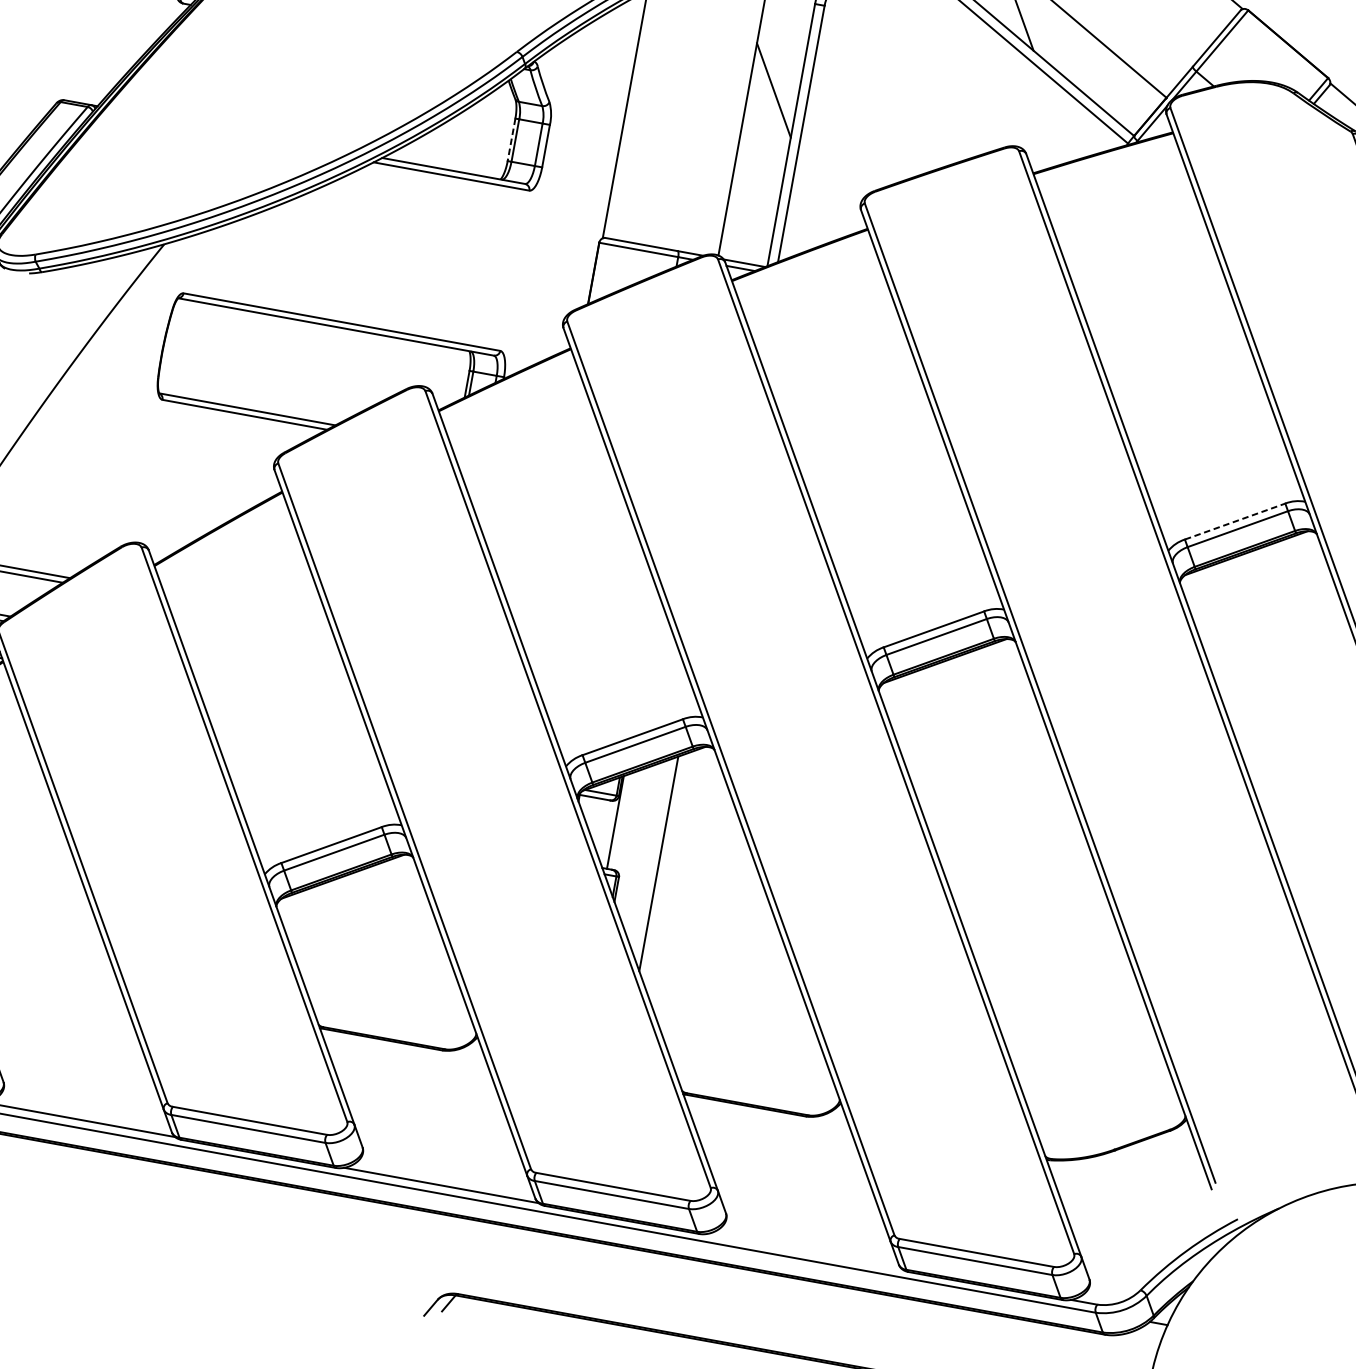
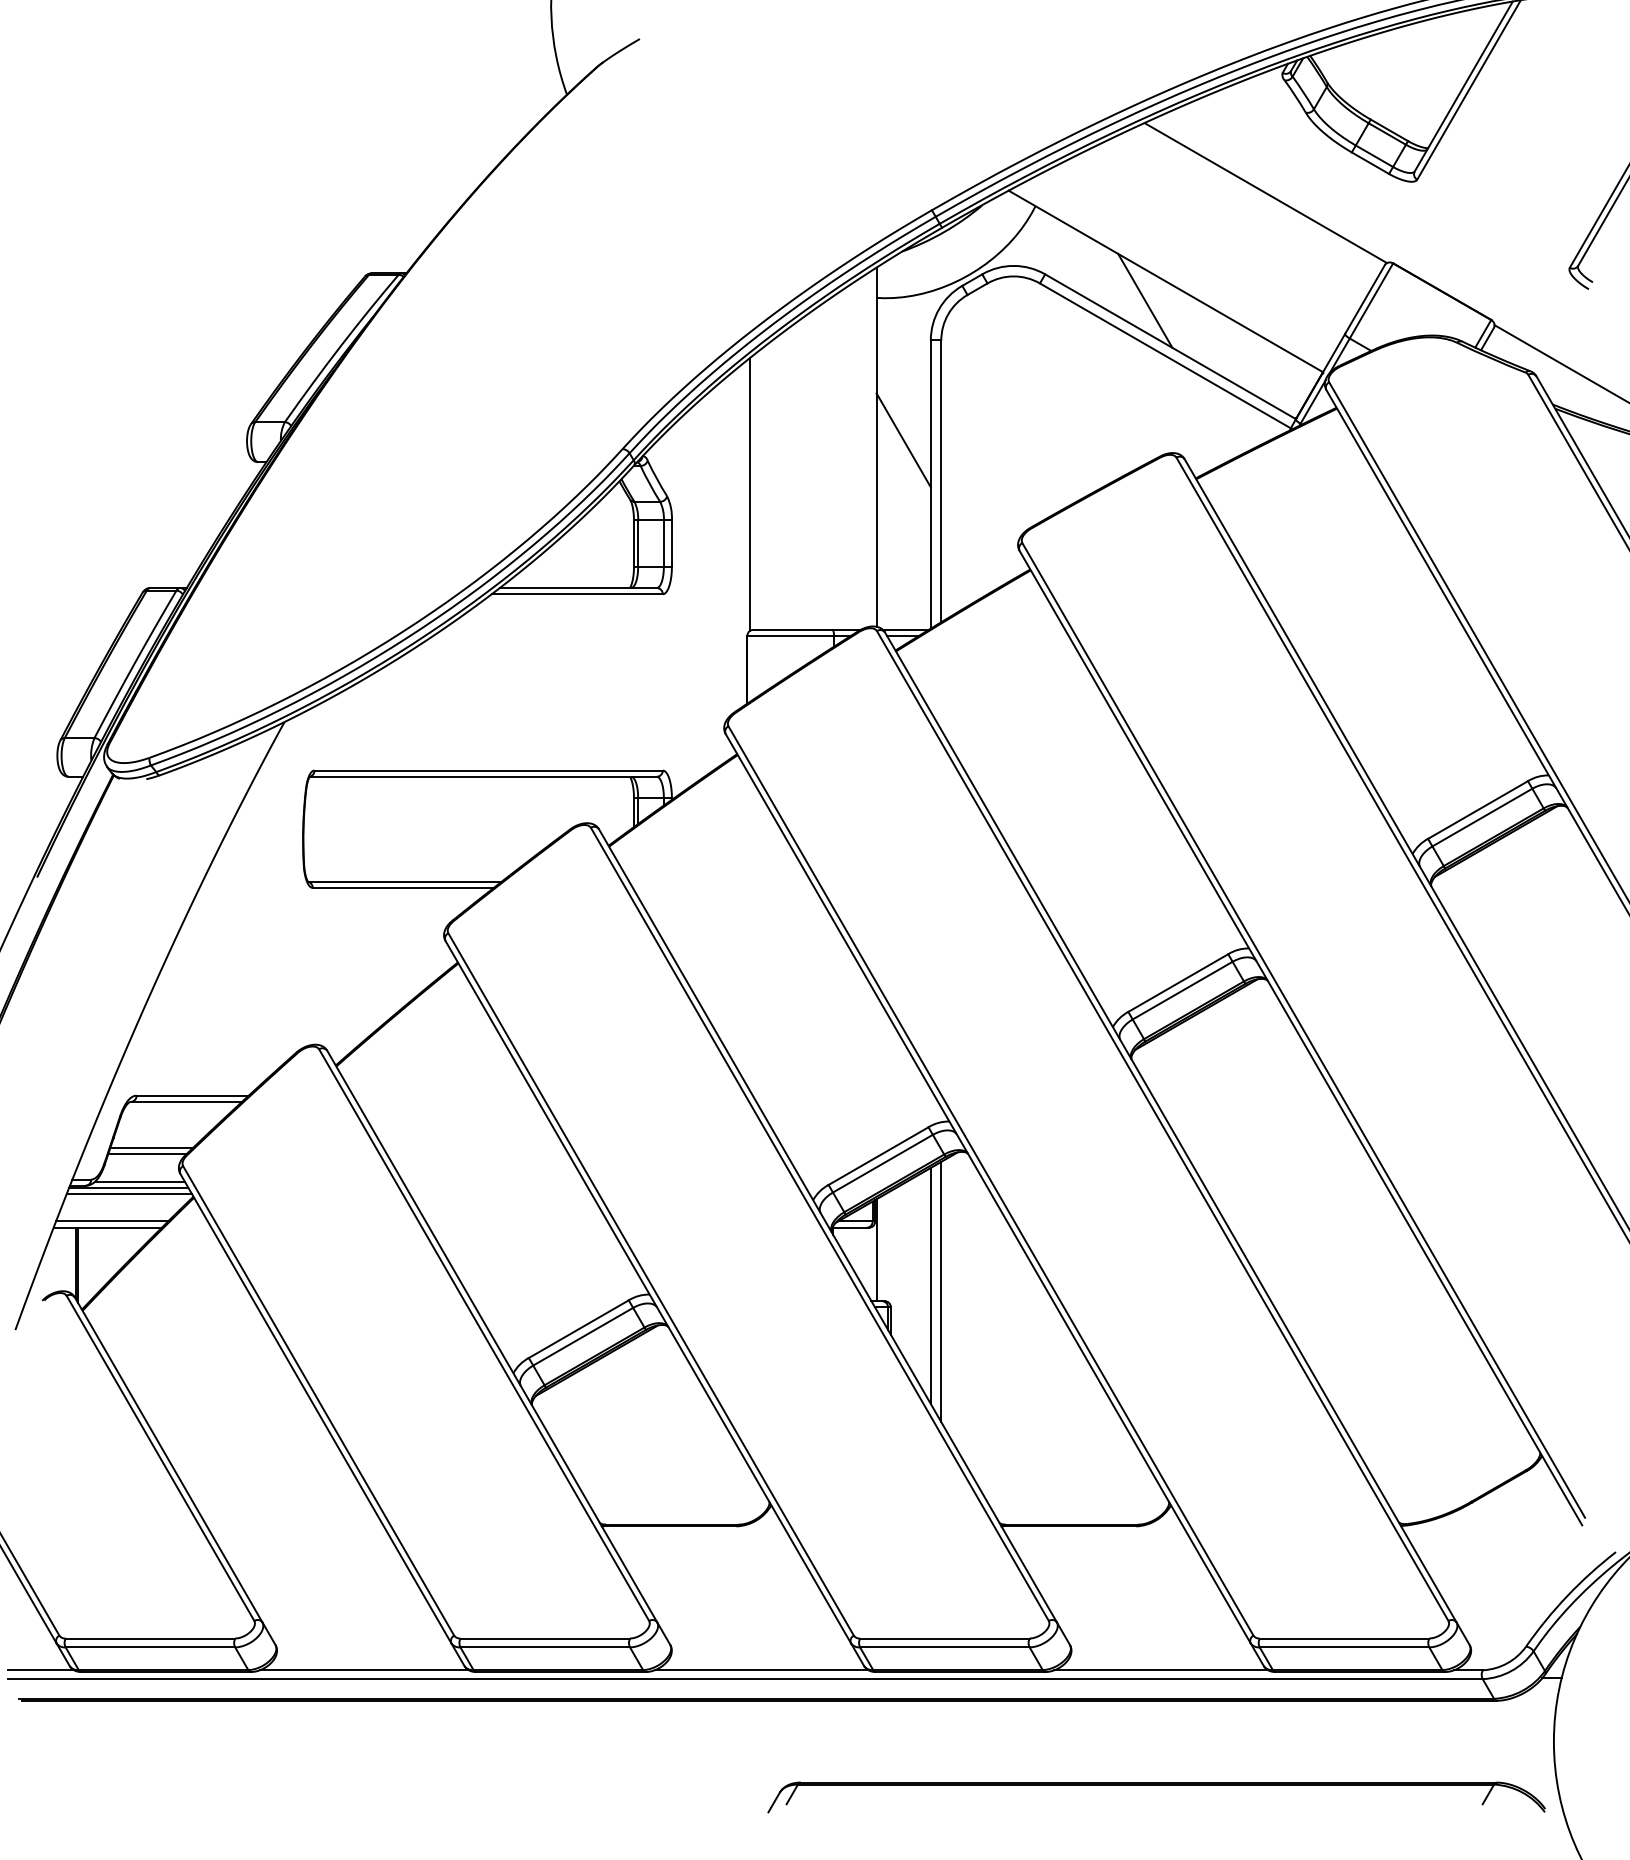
line: (510, 140) -> (633, 544), dashed -> solid
line: (1235, 522) -> (1478, 810), dashed -> solid
line: (667, 870) -> (941, 1291), added
line: (805, 1251) -> (1161, 1670), added

